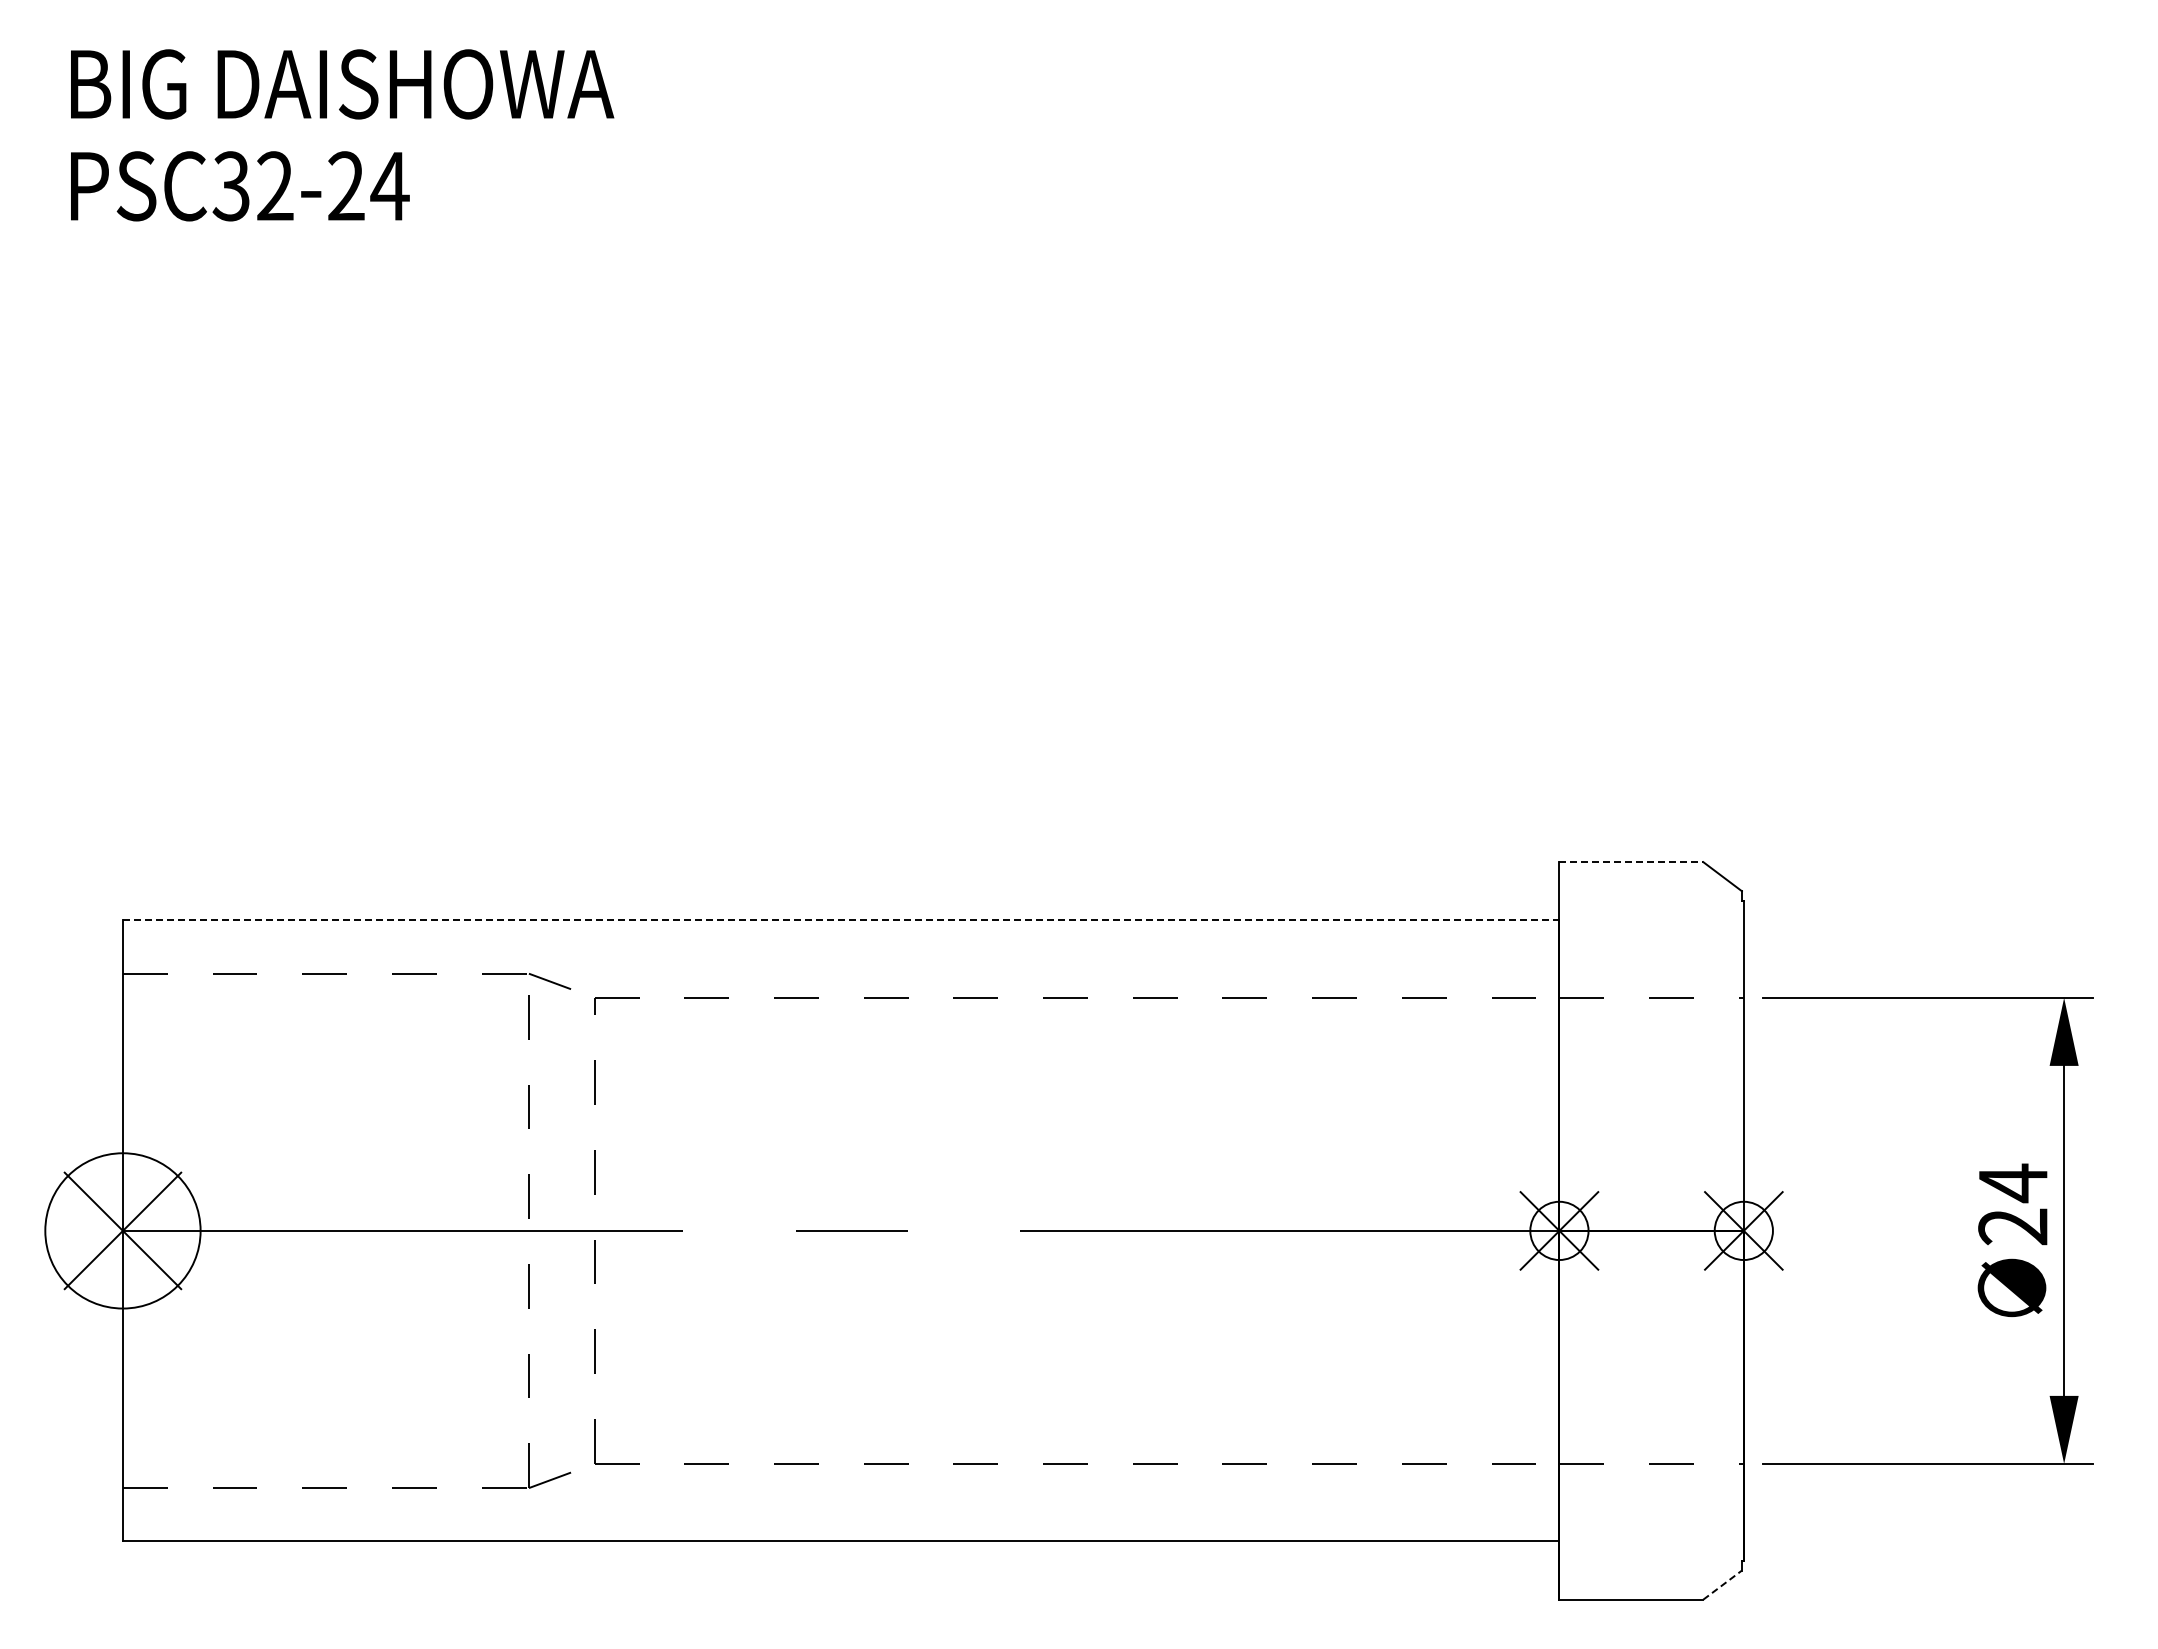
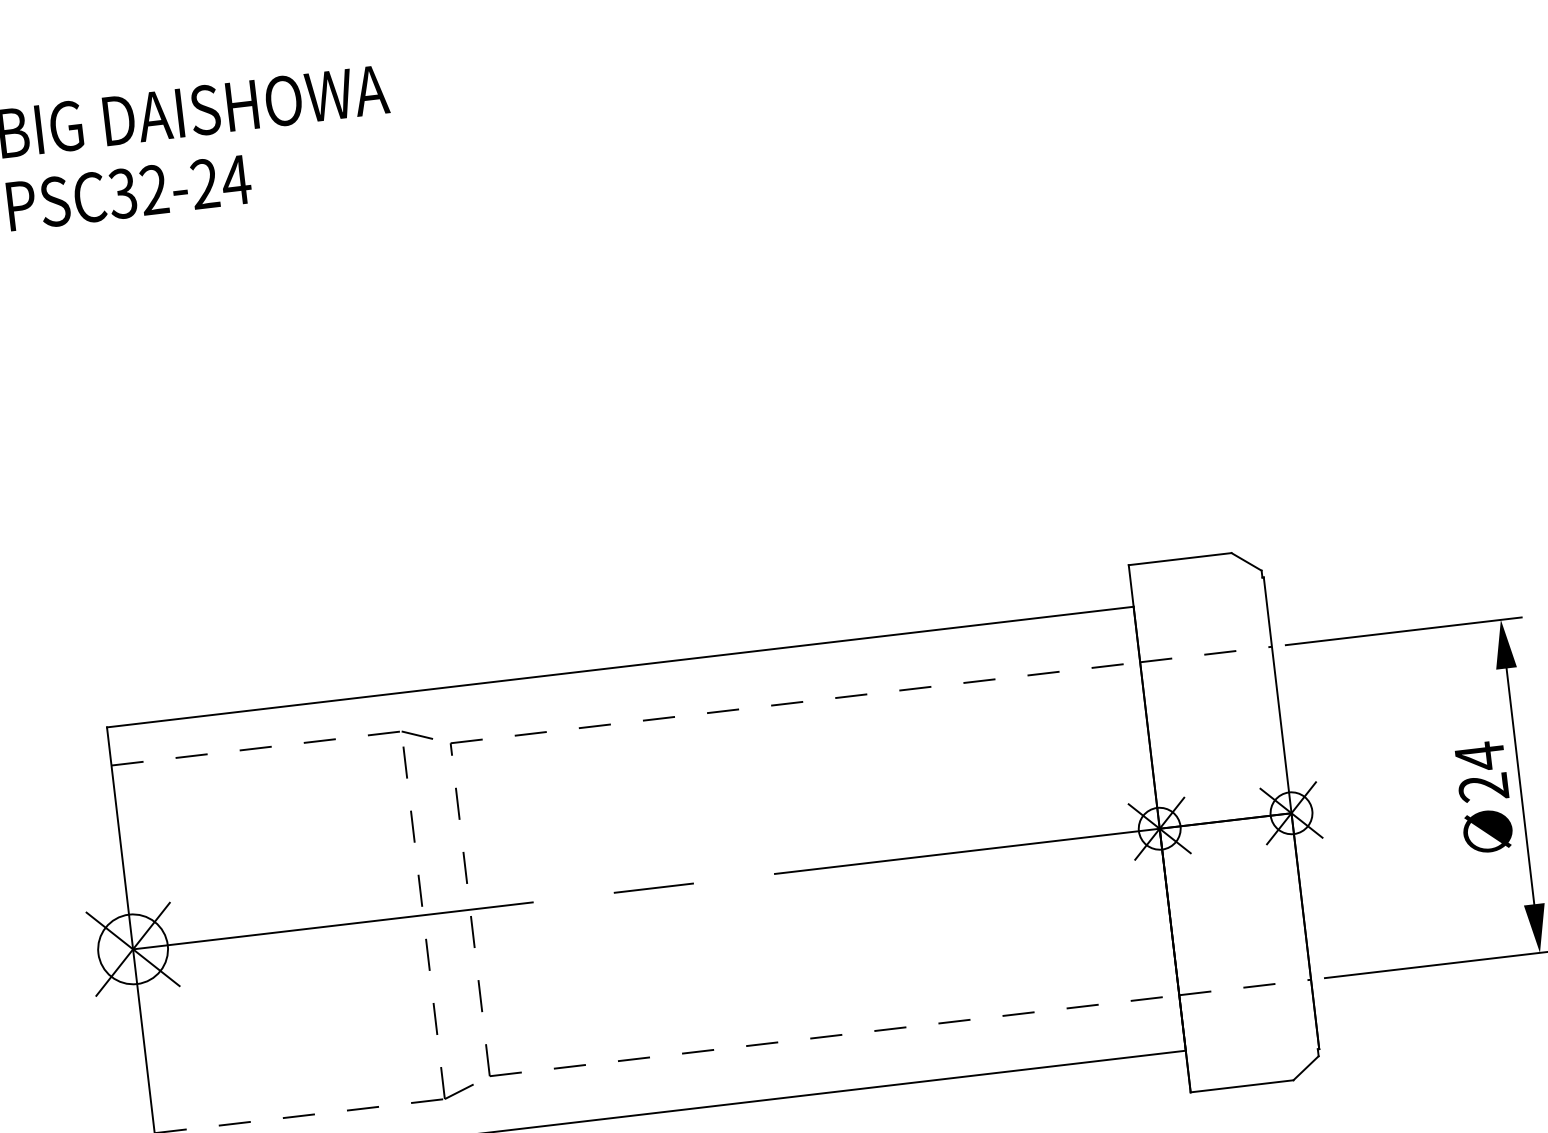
line: (1631, 862) -> (1180, 559), dashed -> solid
line: (841, 920) -> (620, 667), dashed -> solid
circle: (122, 1230) -> (132, 949), size x0.62
line: (1722, 1584) -> (1305, 1067), dashed -> solid

